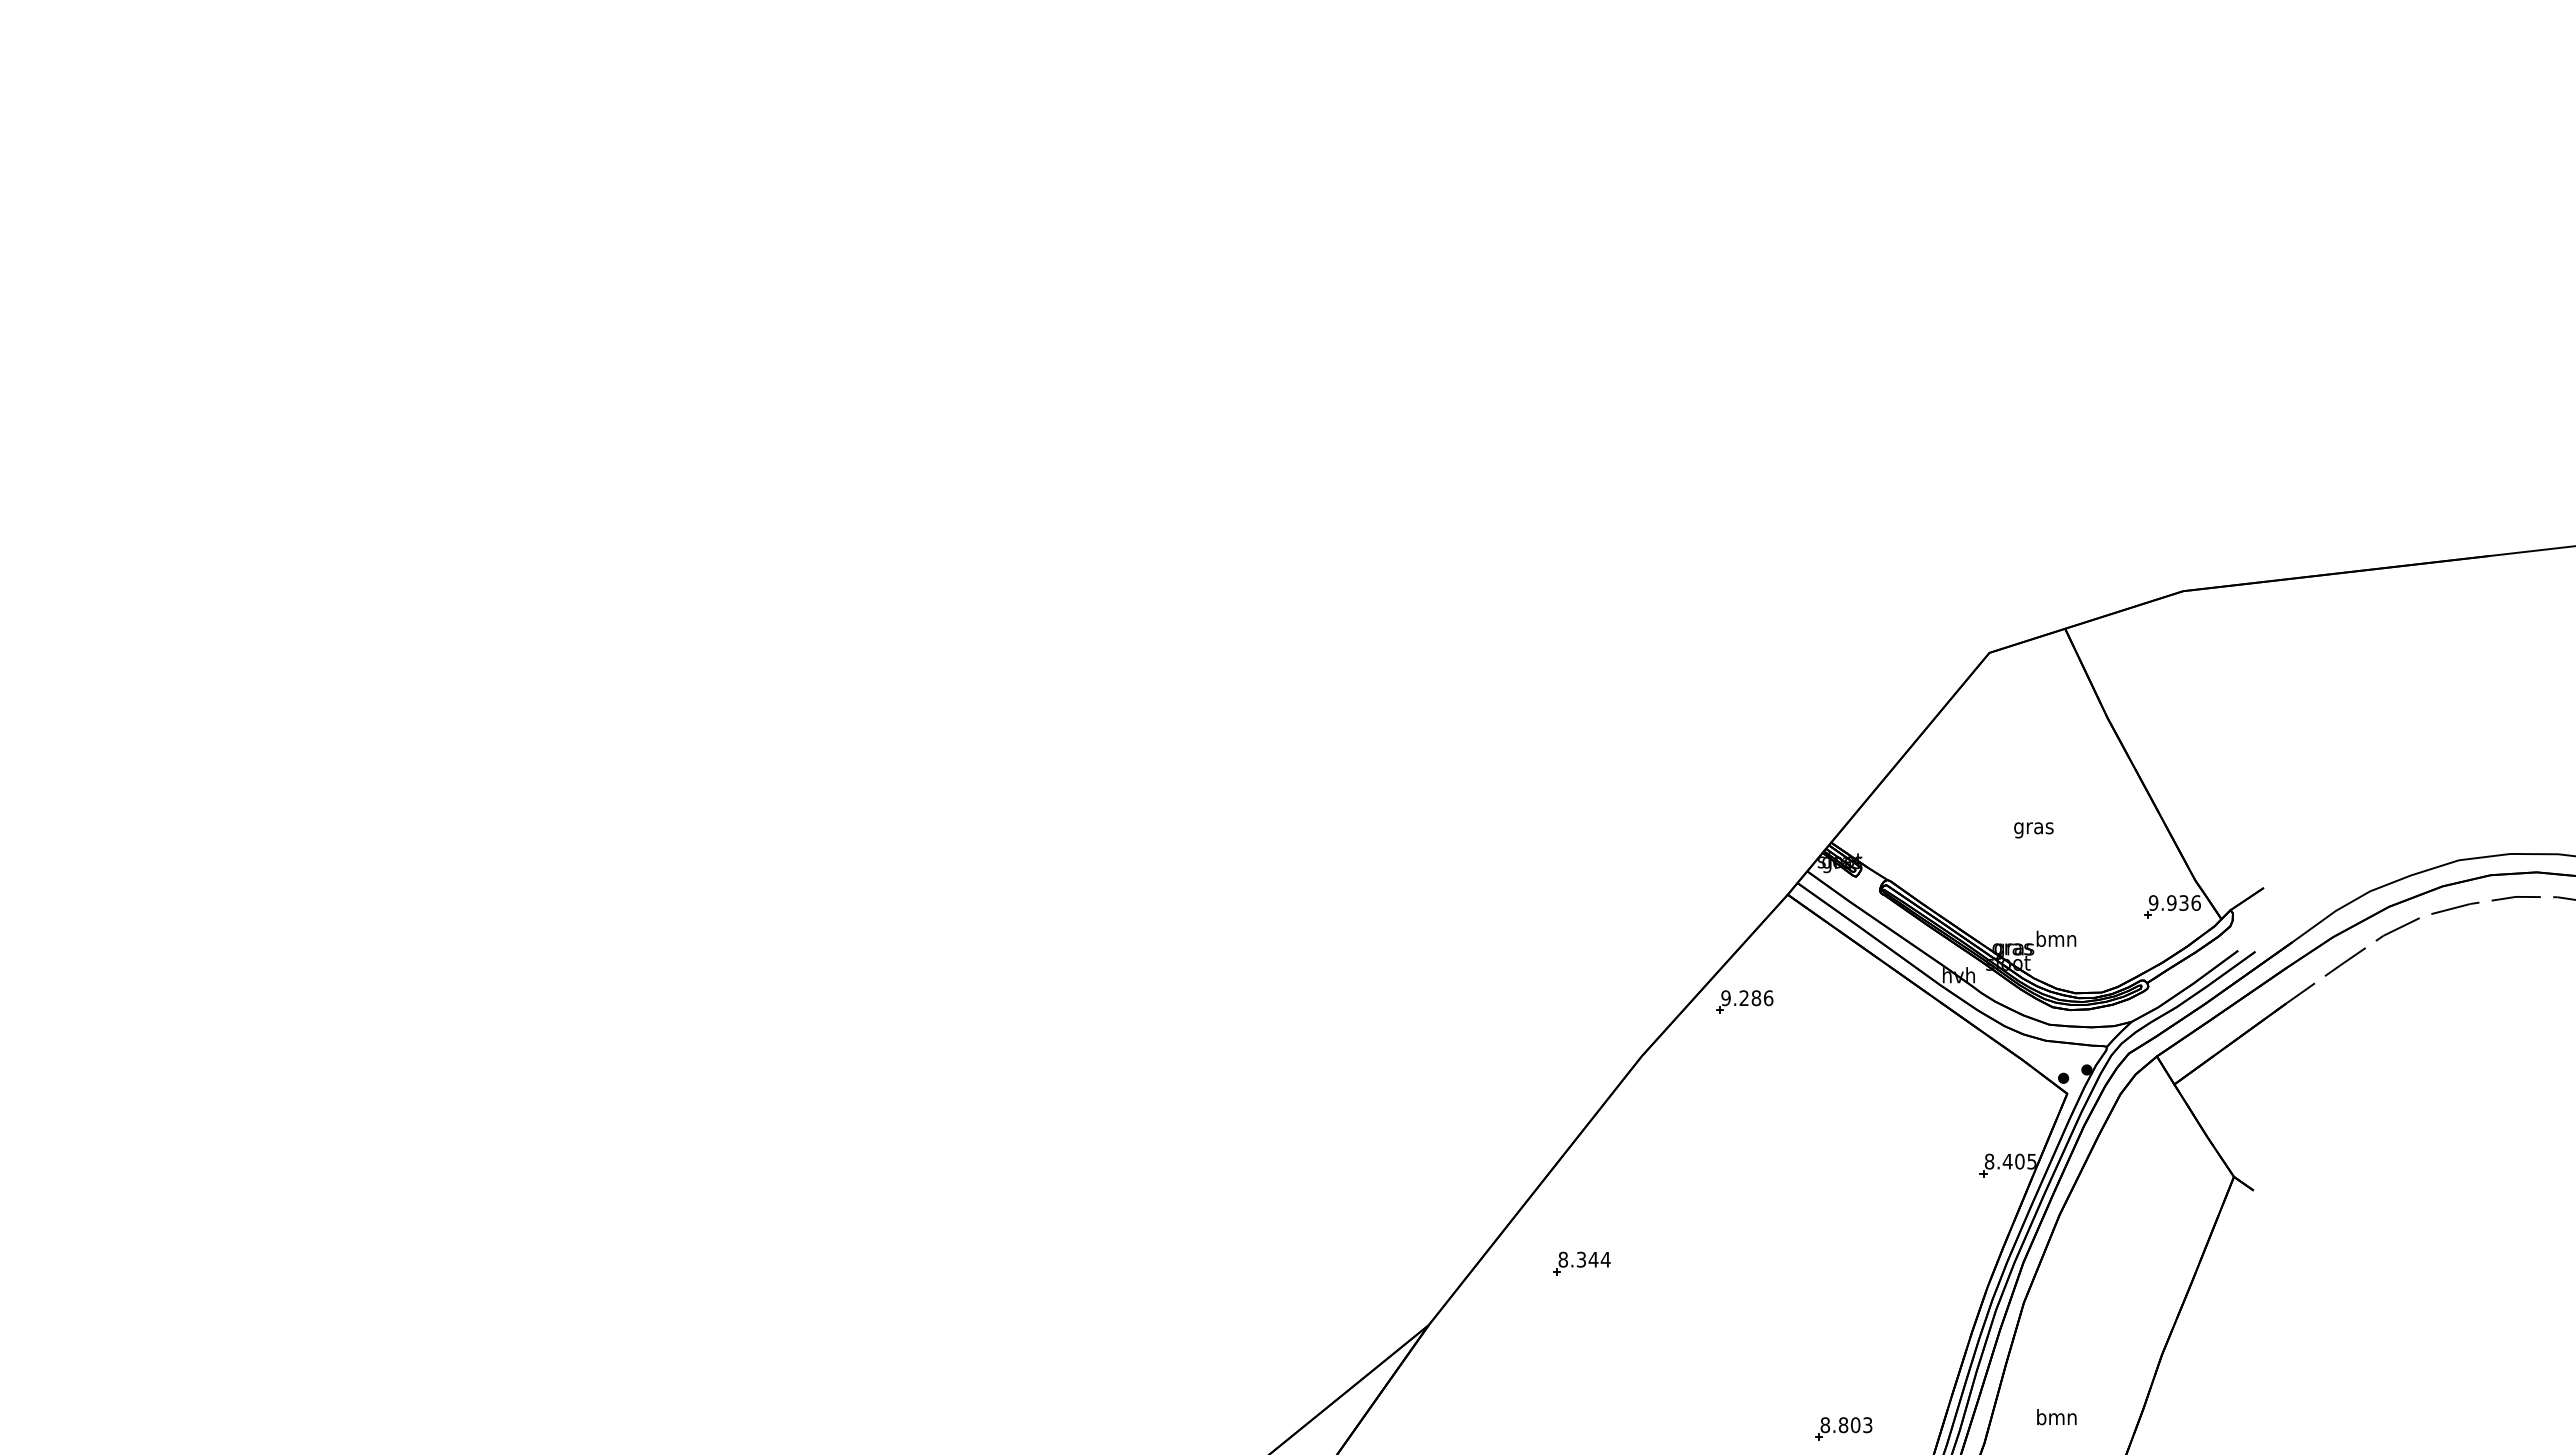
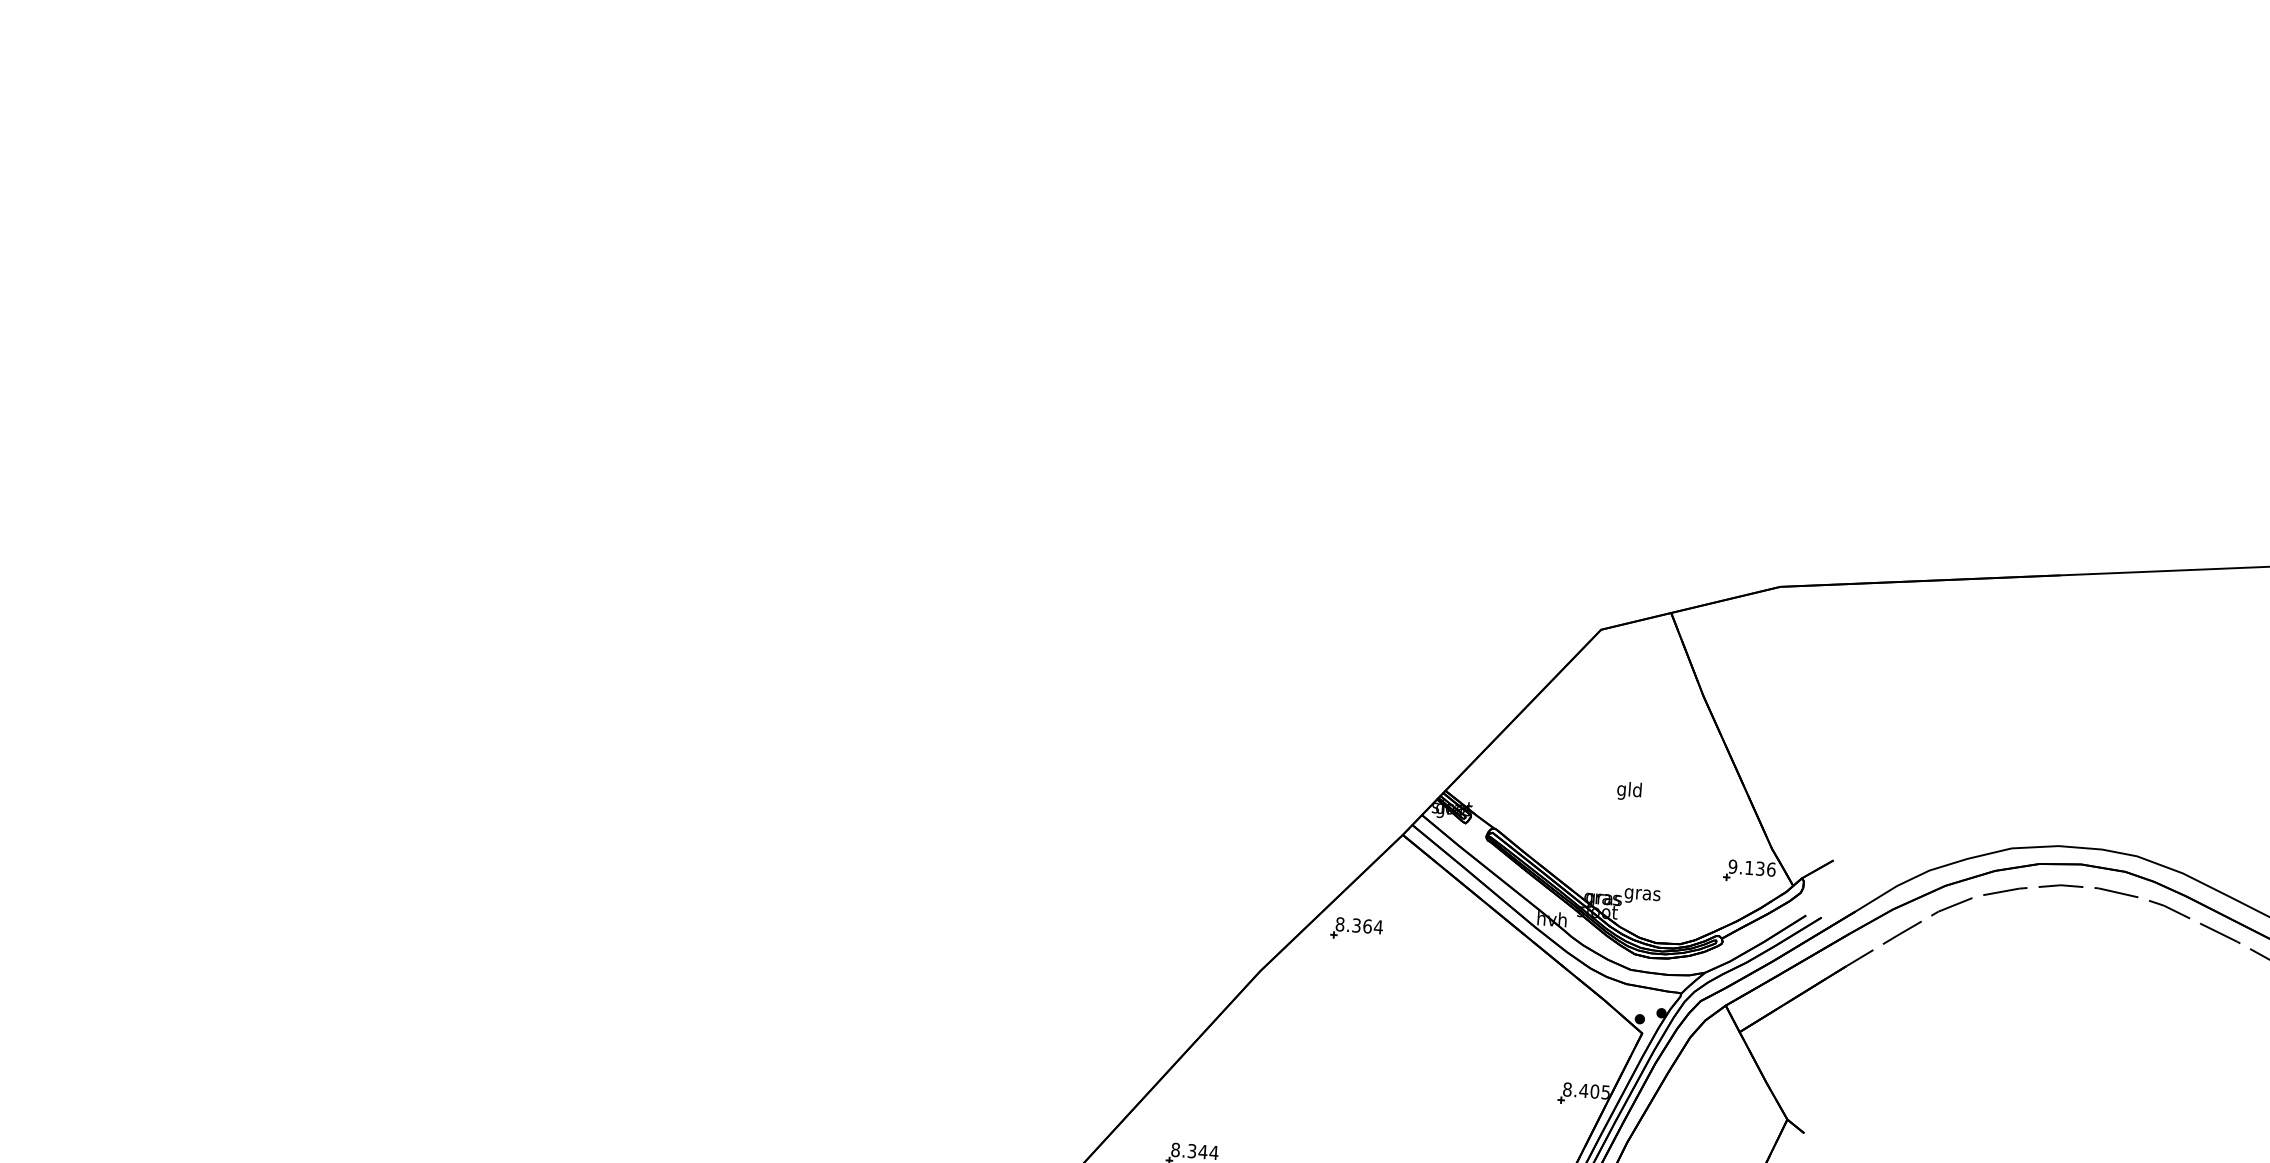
text: (2033, 828) -> (1629, 791), gras -> gld
text: (2171, 902) -> (1749, 867), 9.936 -> 9.136
text: (2056, 940) -> (1642, 894), bmn -> gras
text: (1747, 998) -> (1359, 926), 9.286 -> 8.364

